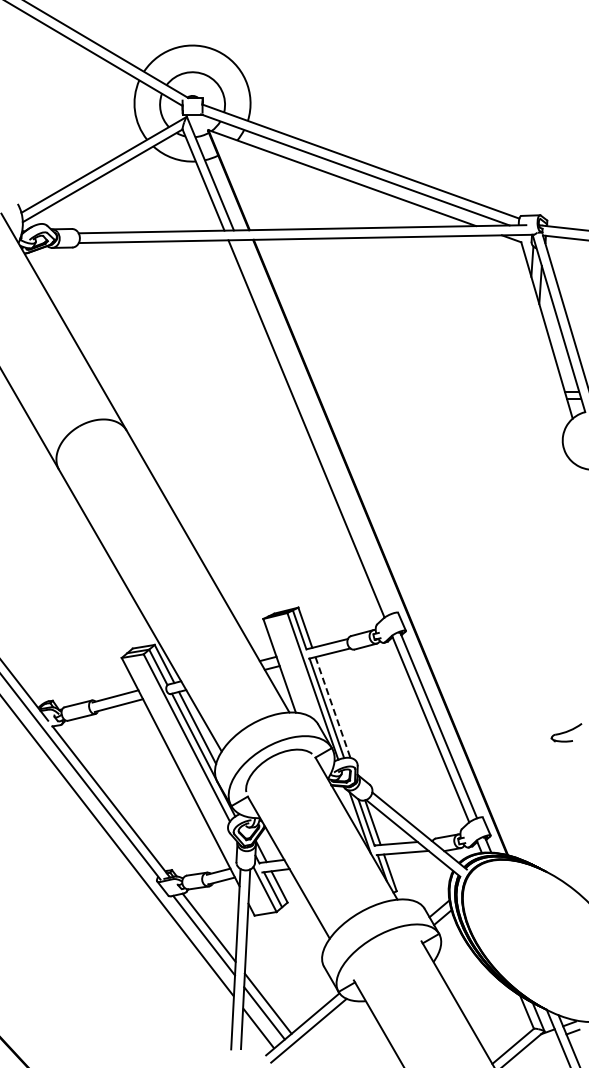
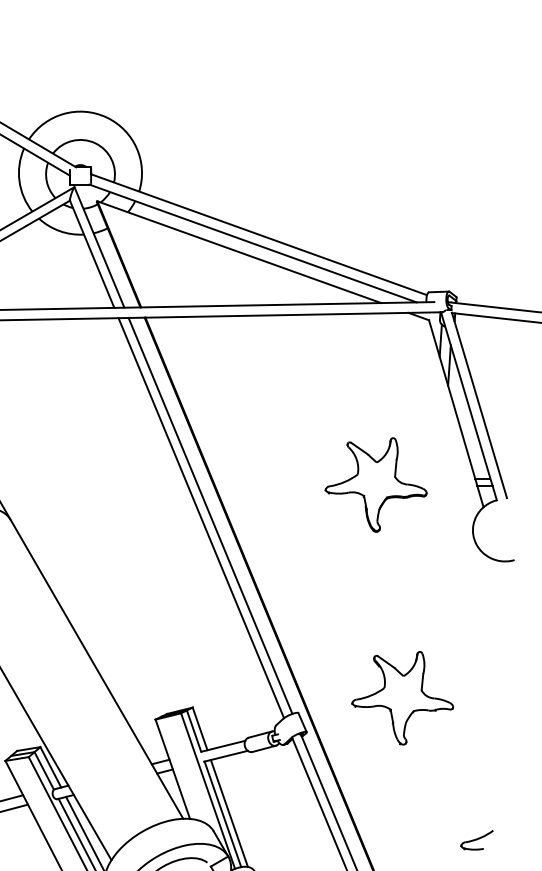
part: (470, 397) -> (375, 484), added
line: (314, 426) -> (209, 515), added
part: (495, 598) -> (401, 697), added
line: (333, 708) -> (229, 814), dashed -> solid

